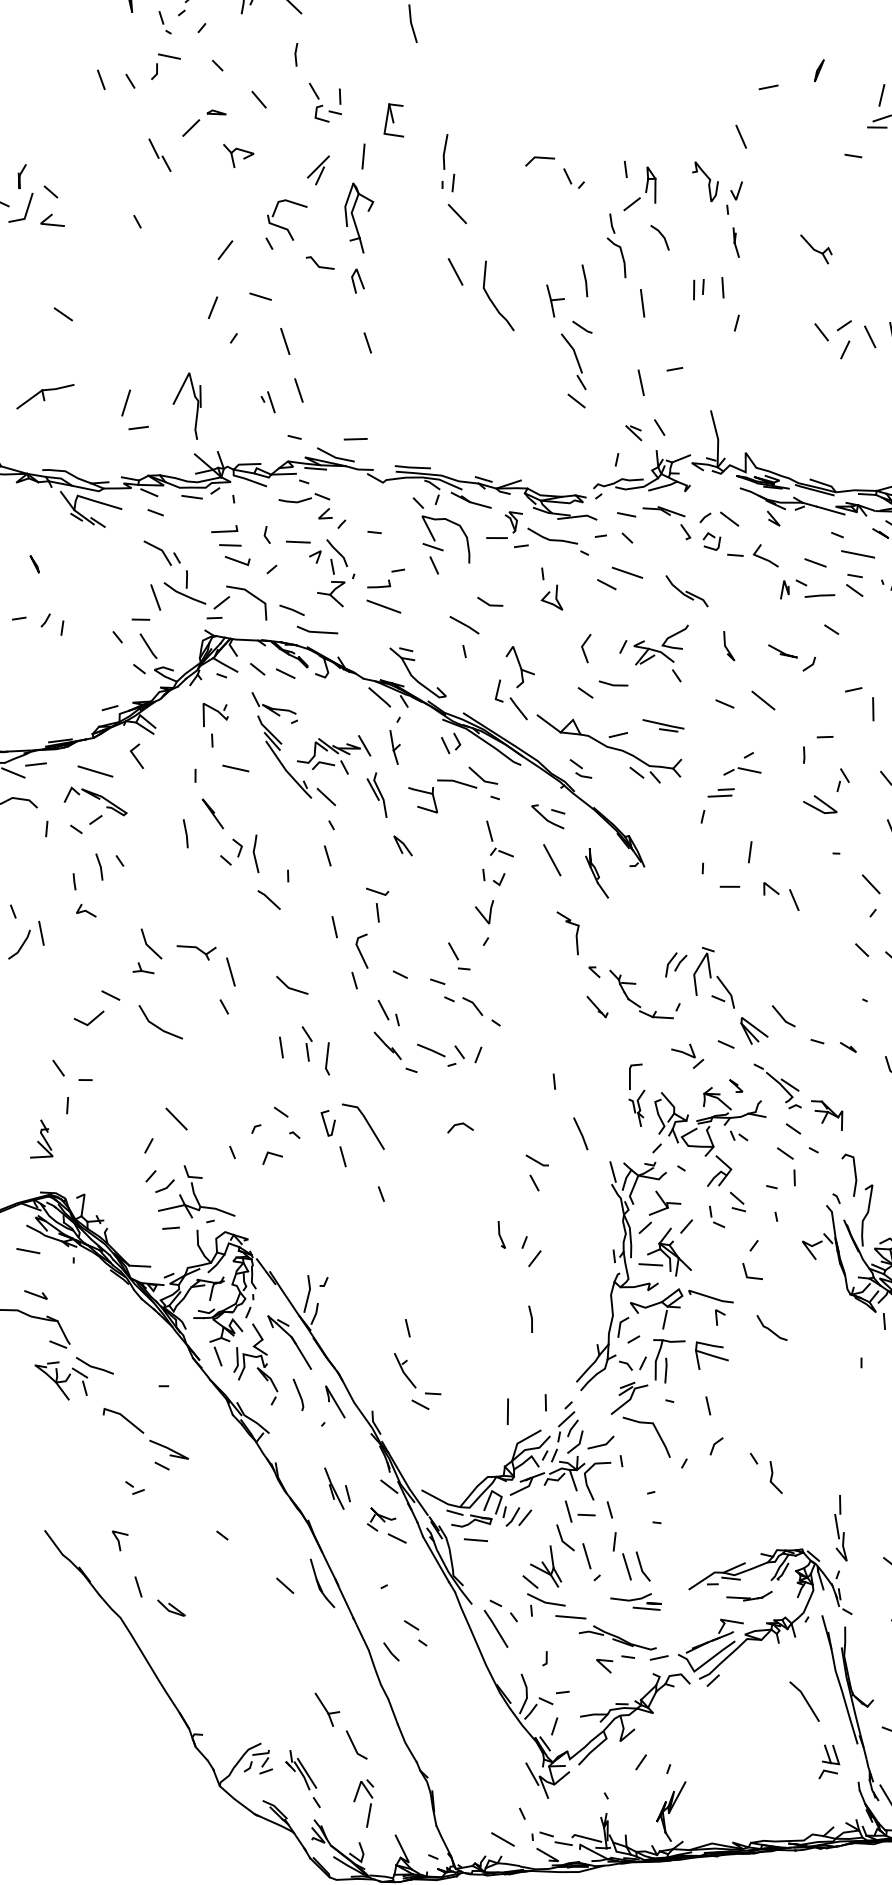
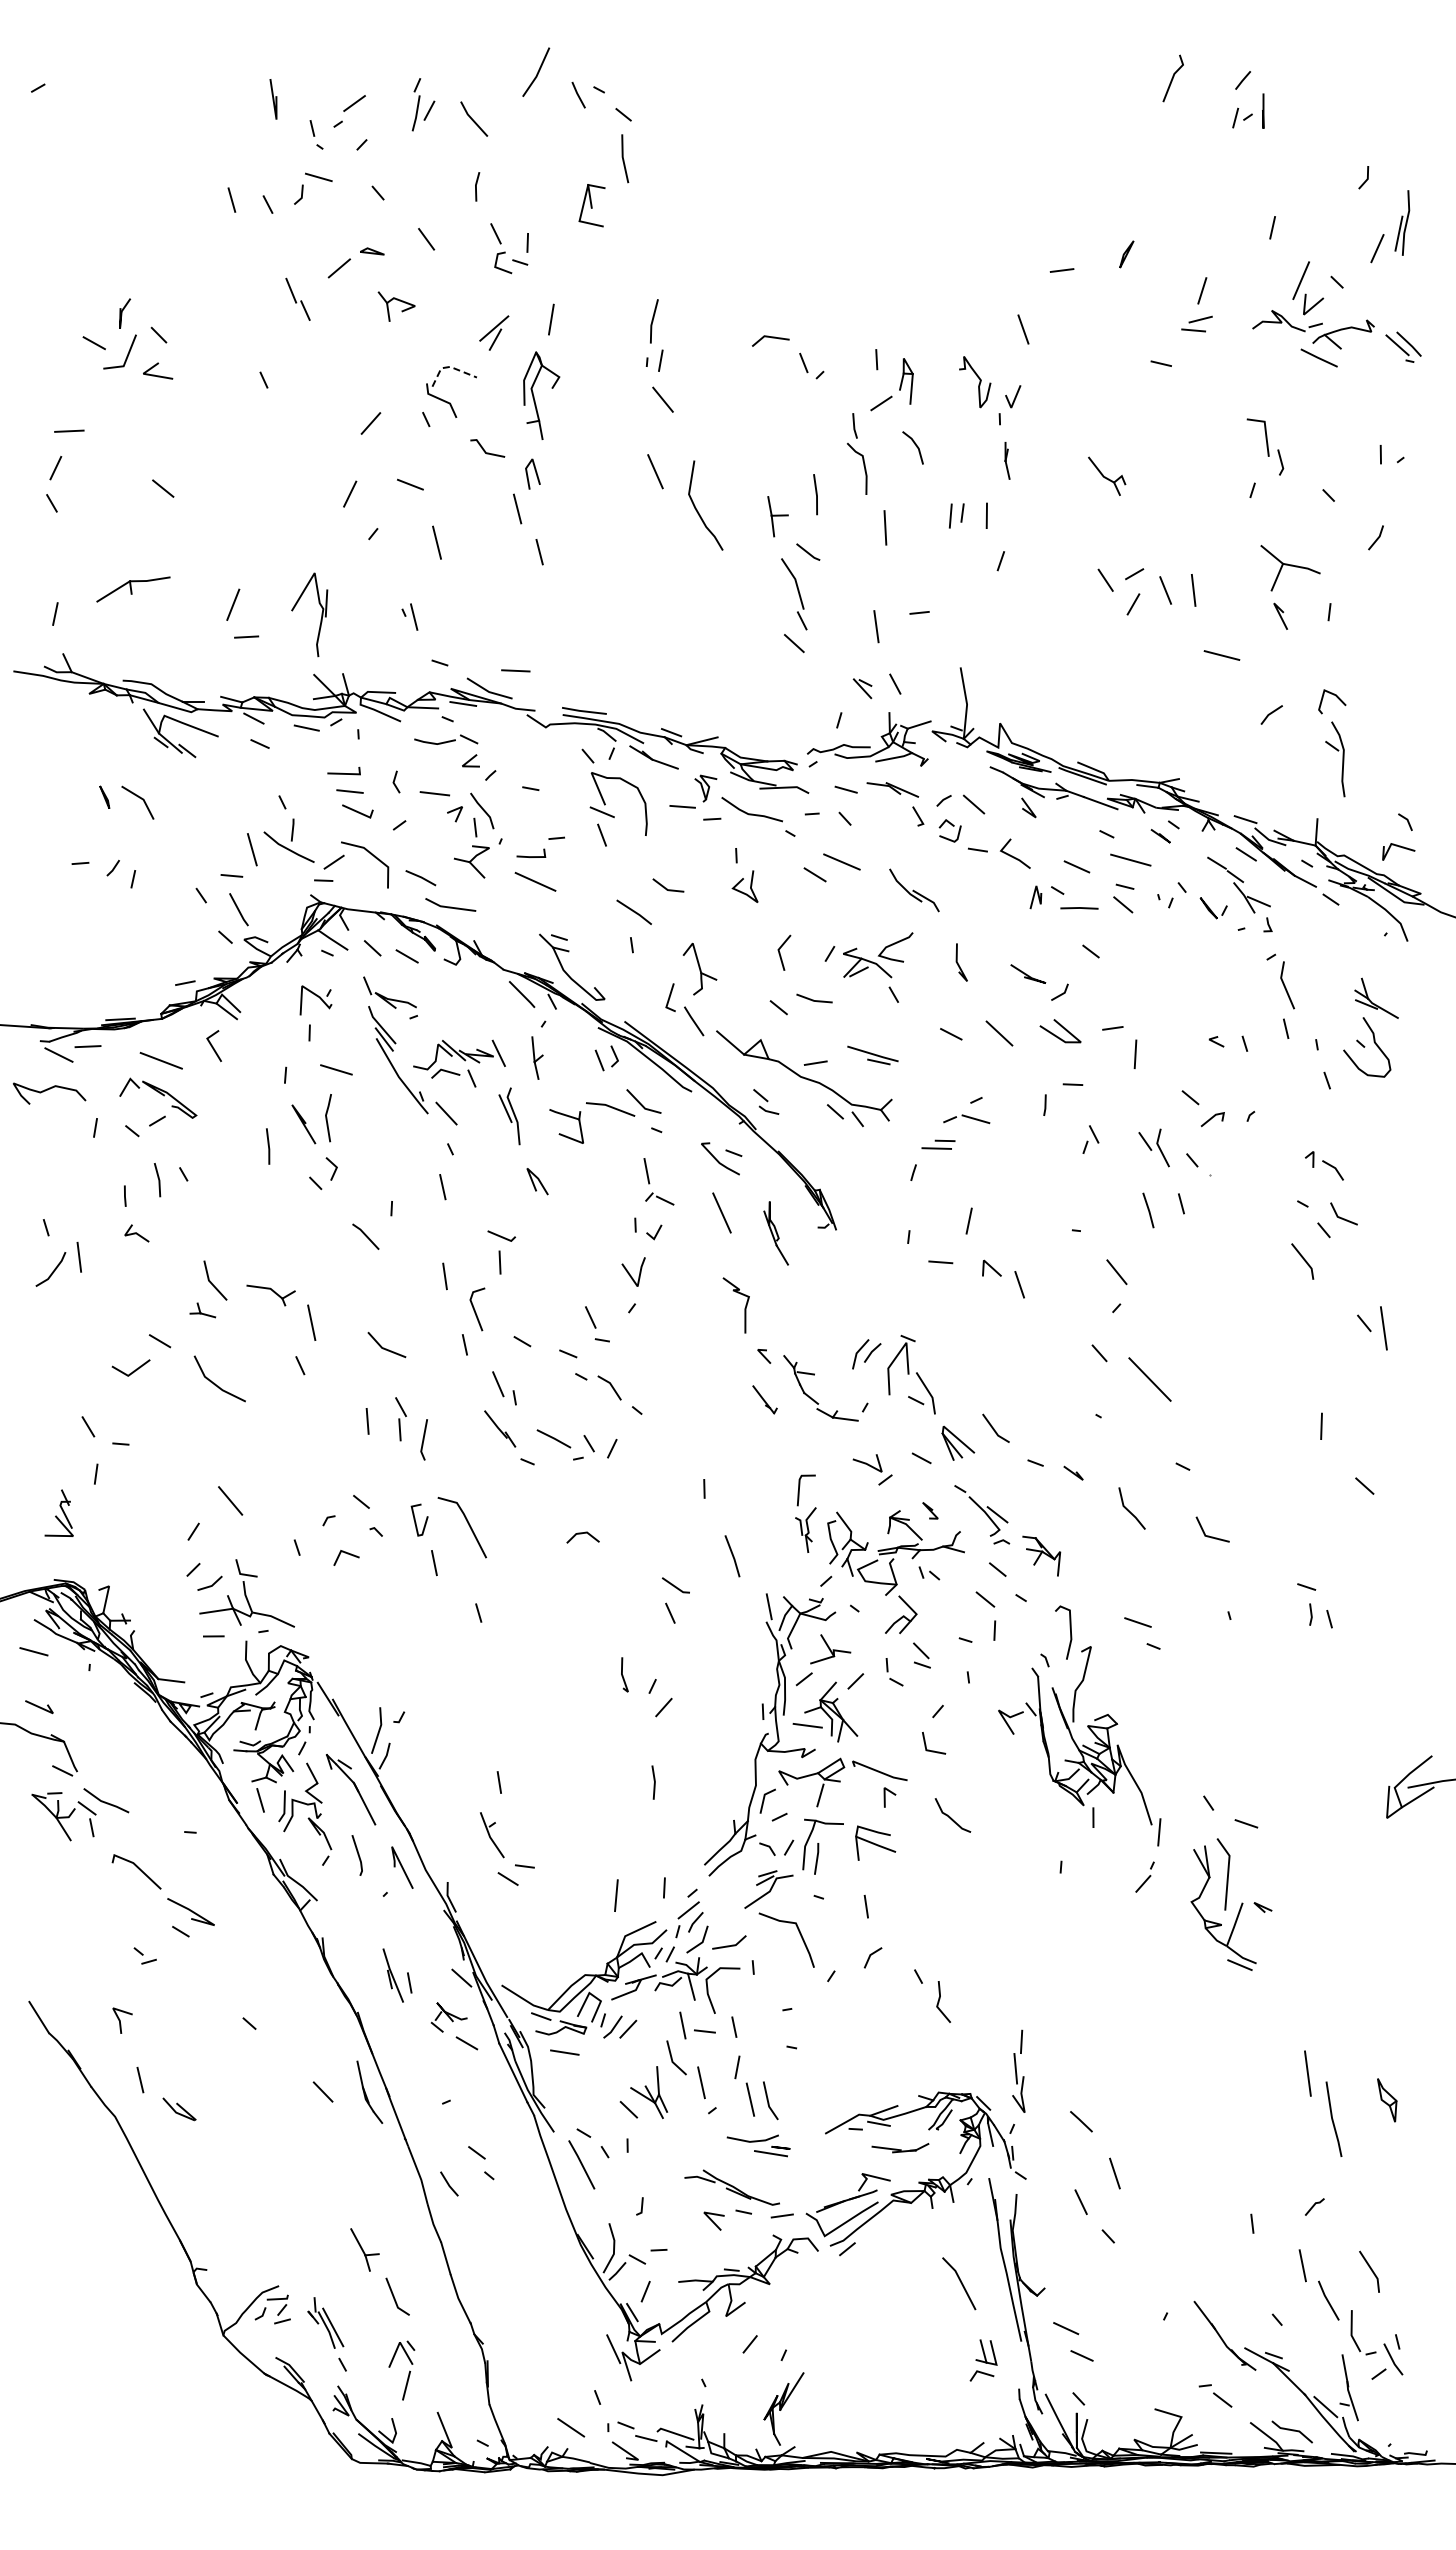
part: (393, 120) -> (591, 205), moved
line: (284, 200) -> (449, 367), solid -> dashed
line: (298, 390) -> (517, 508), moved
line: (158, 549) -> (139, 798), moved
line: (820, 801) -> (1061, 1027), moved
line: (255, 854) -> (327, 1118), moved
line: (545, 1601) -> (645, 2135), removed
line: (570, 1617) -> (675, 2157), removed

